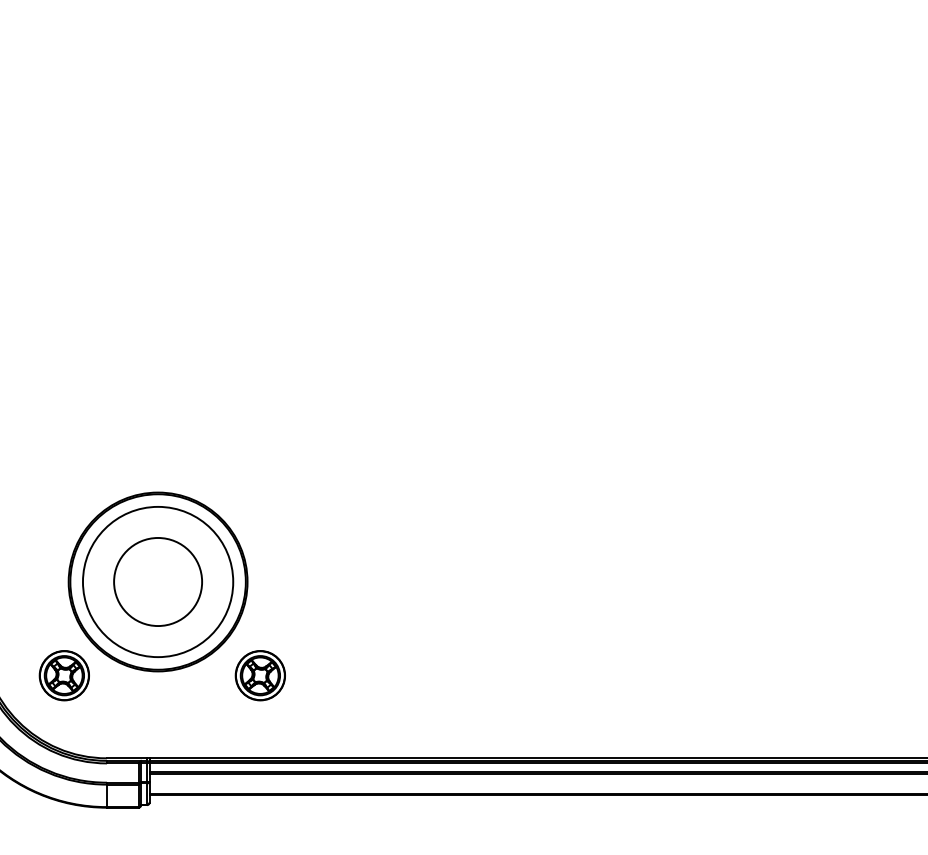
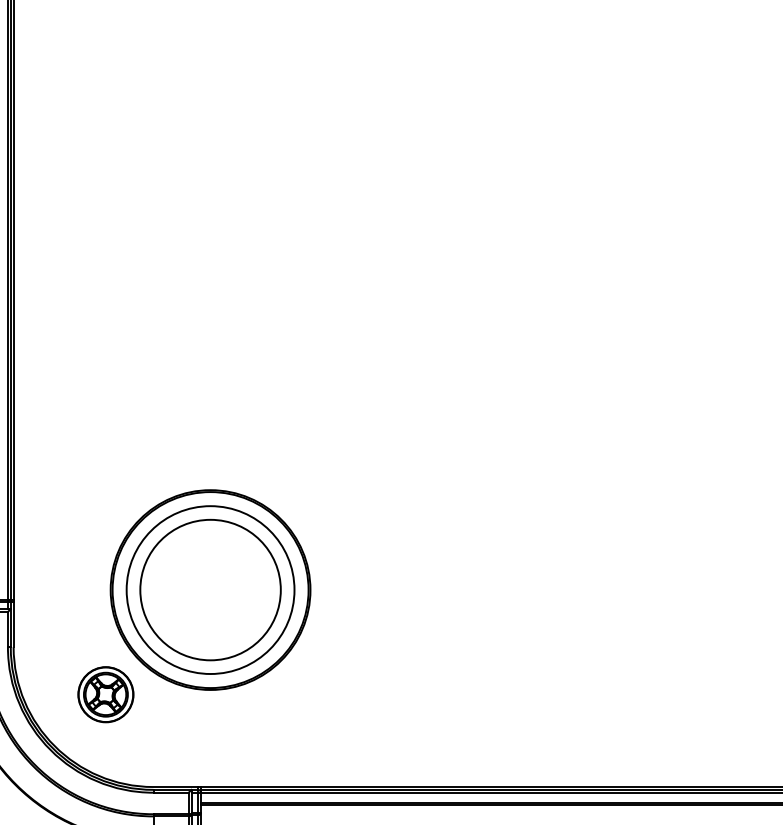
circle: (158, 581) -> (211, 589), size x1.43
part: (259, 675) -> (323, 694), removed

